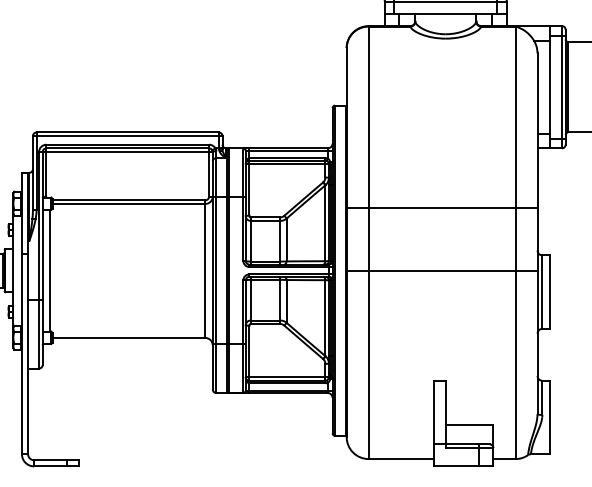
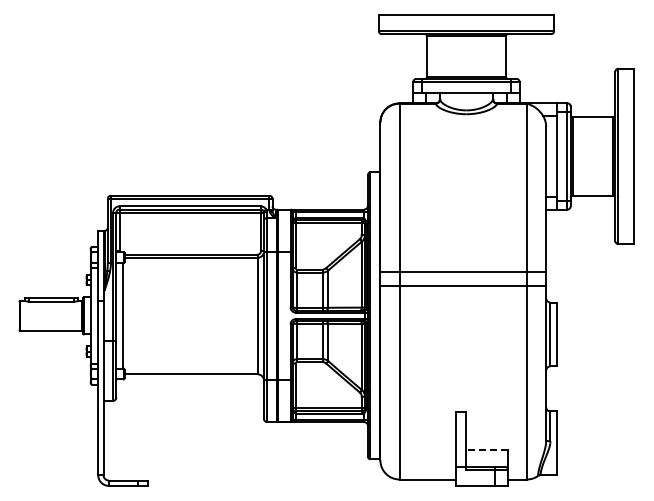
line: (442, 208) -> (463, 286), moved
line: (442, 270) -> (463, 271), moved
line: (469, 424) -> (487, 449), solid -> dashed

